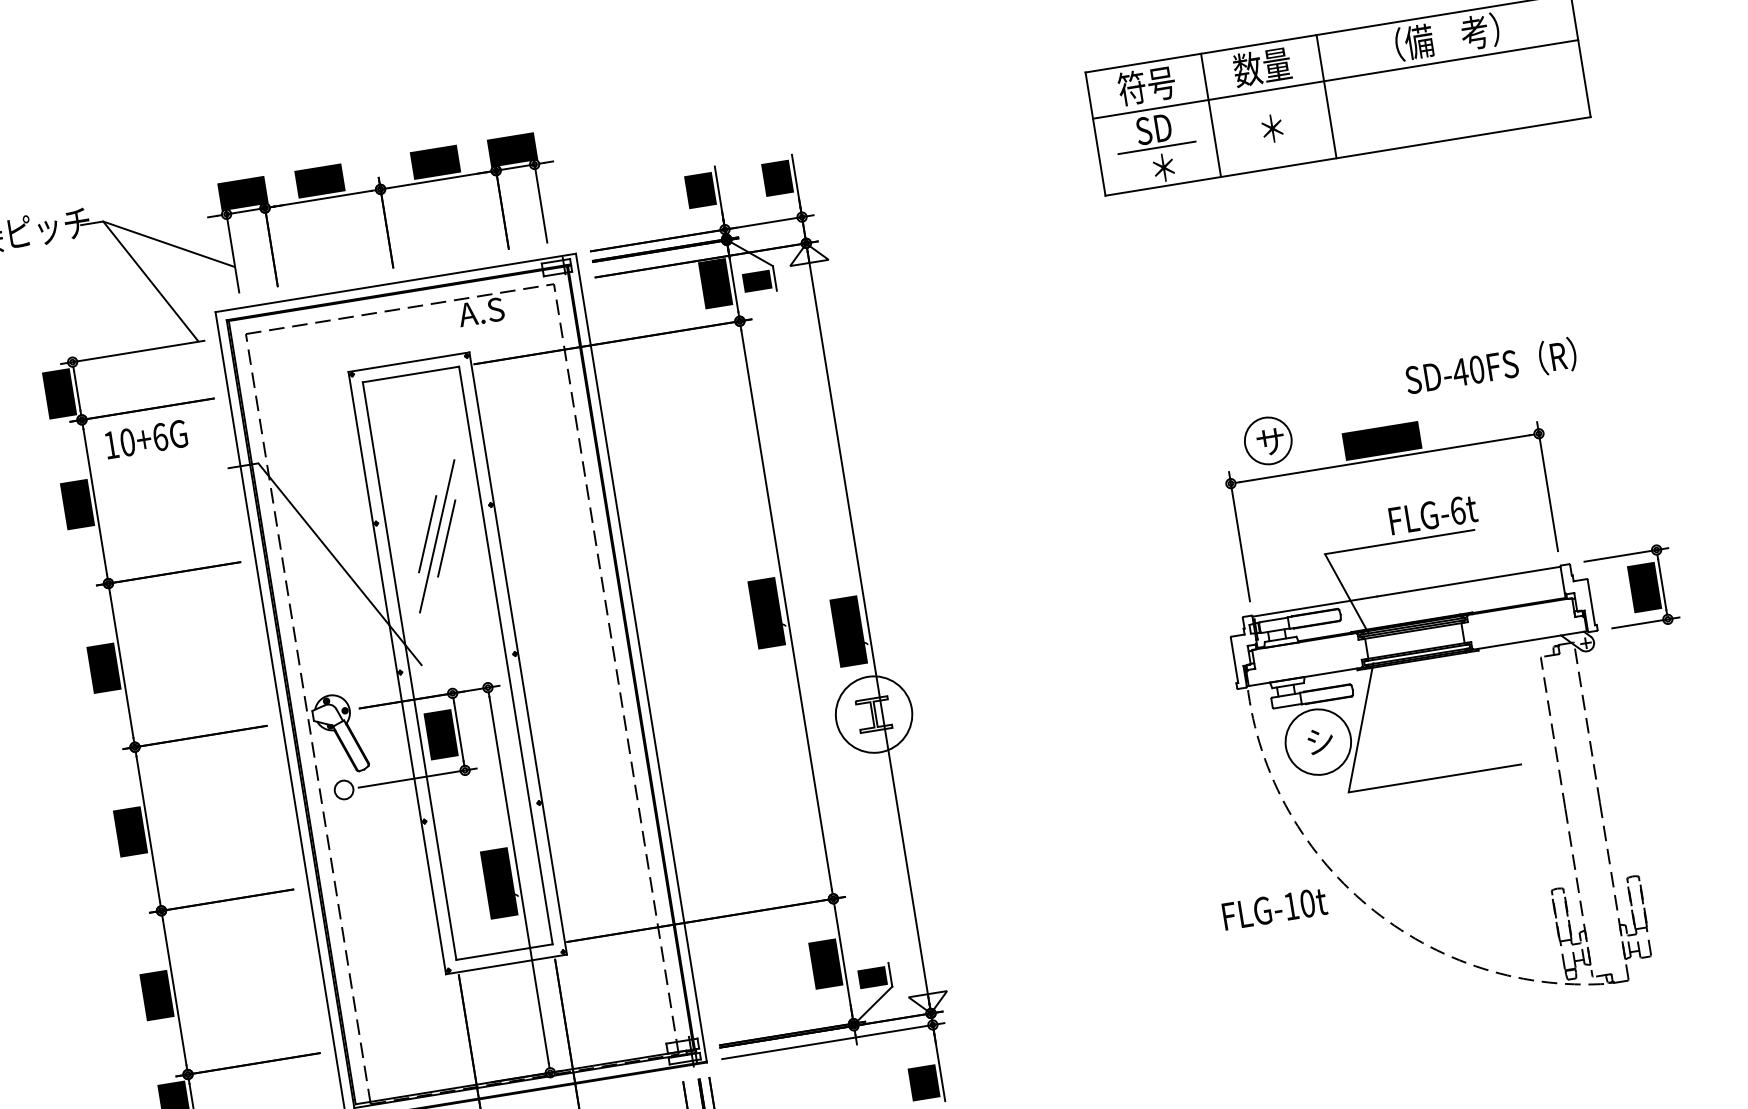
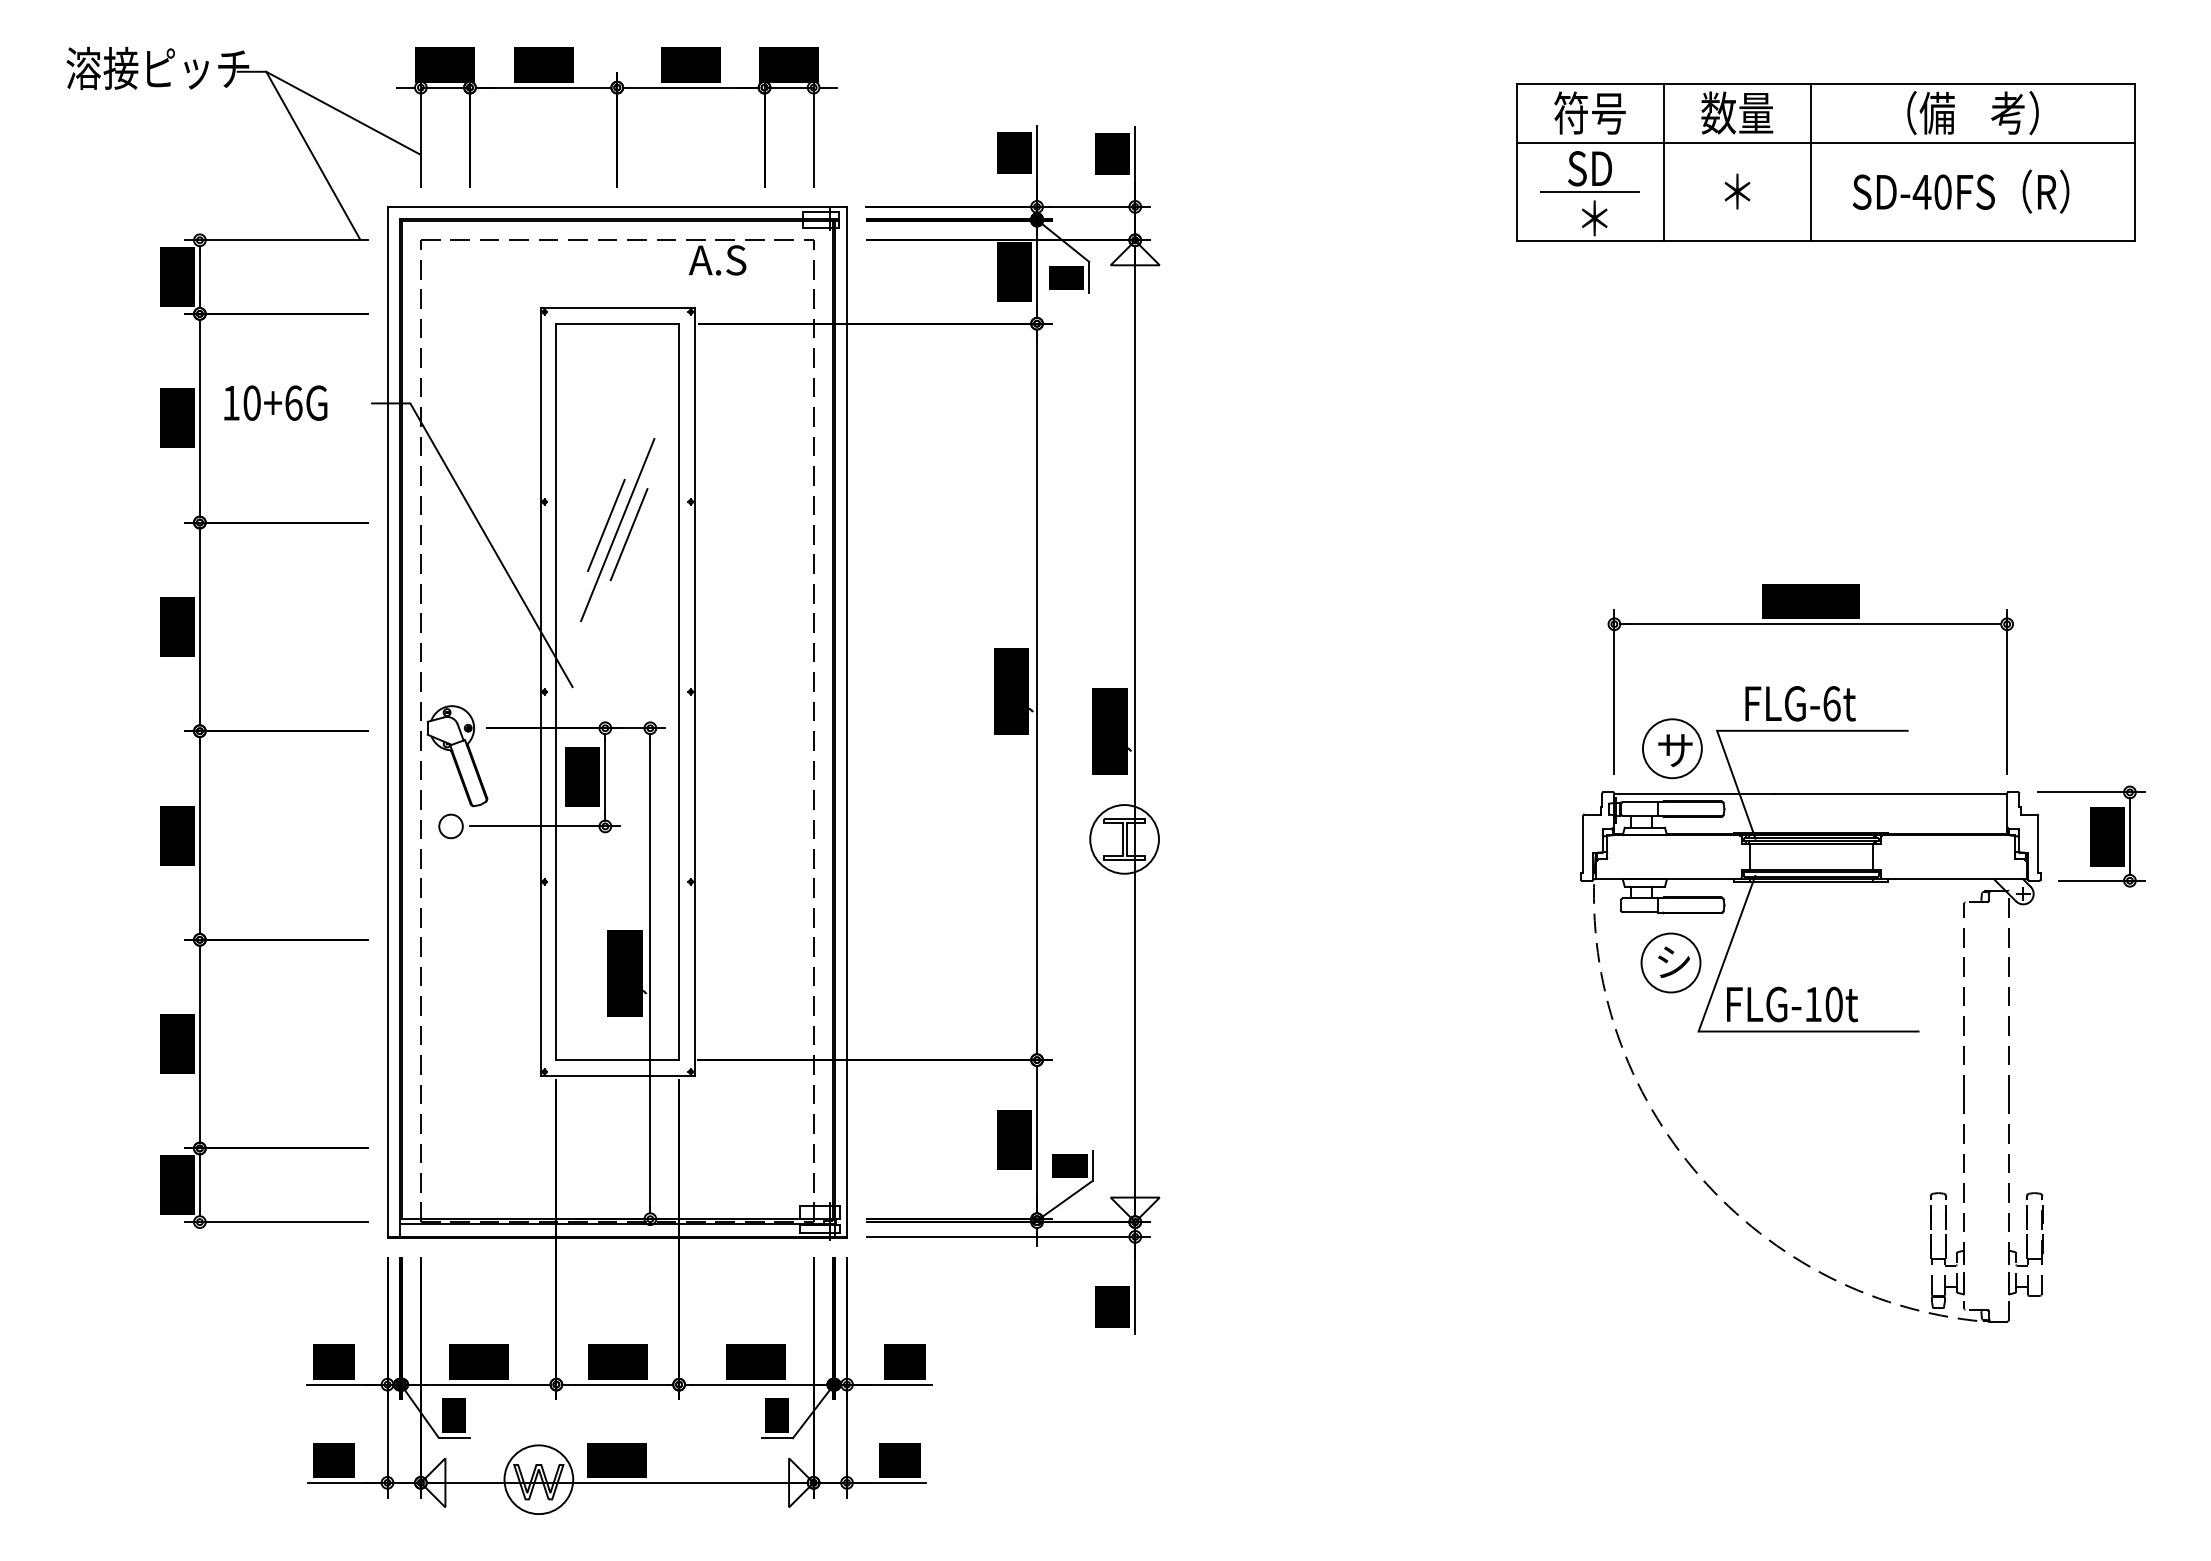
text: (1490, 366) -> (1960, 191), moved
text: (145, 438) -> (275, 402), moved
part: (1268, 440) -> (1672, 748), moved
text: (1433, 514) -> (1800, 703), moved
circle: (873, 714) -> (1124, 839), size x0.71
circle: (1317, 741) -> (1670, 962), size x0.71
text: (1274, 908) -> (1792, 1004), moved

